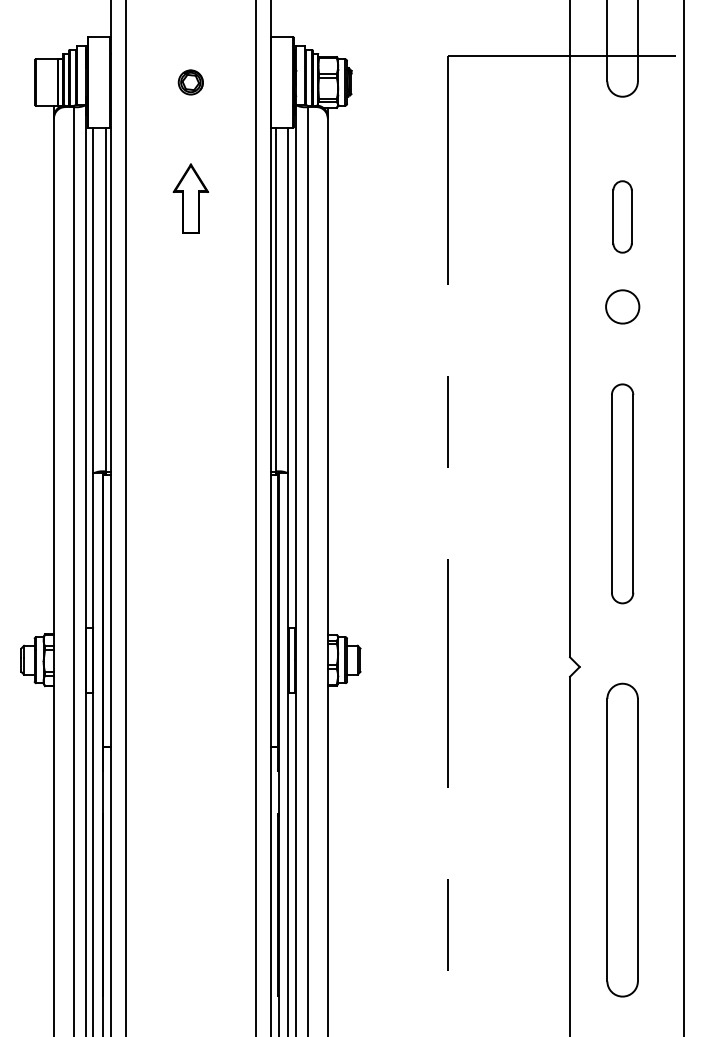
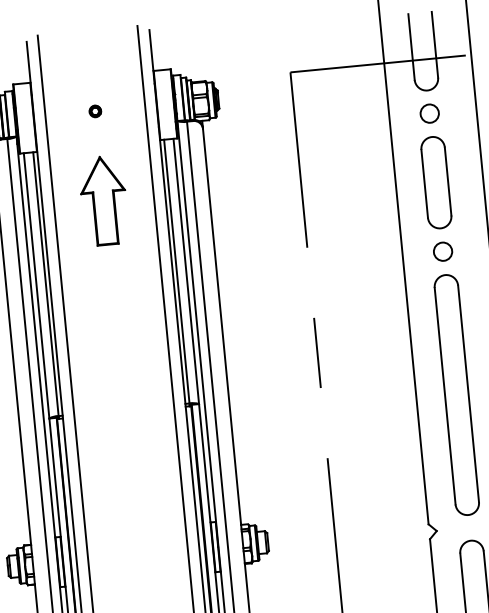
part: (190, 82) -> (95, 111), size x0.62
circle: (622, 126) -> (429, 113), added
part: (190, 198) -> (103, 200), size x1.67
part: (622, 216) -> (436, 182), size x1.67
circle: (622, 306) -> (442, 251), size x0.71
part: (622, 493) -> (456, 394), size x1.43

